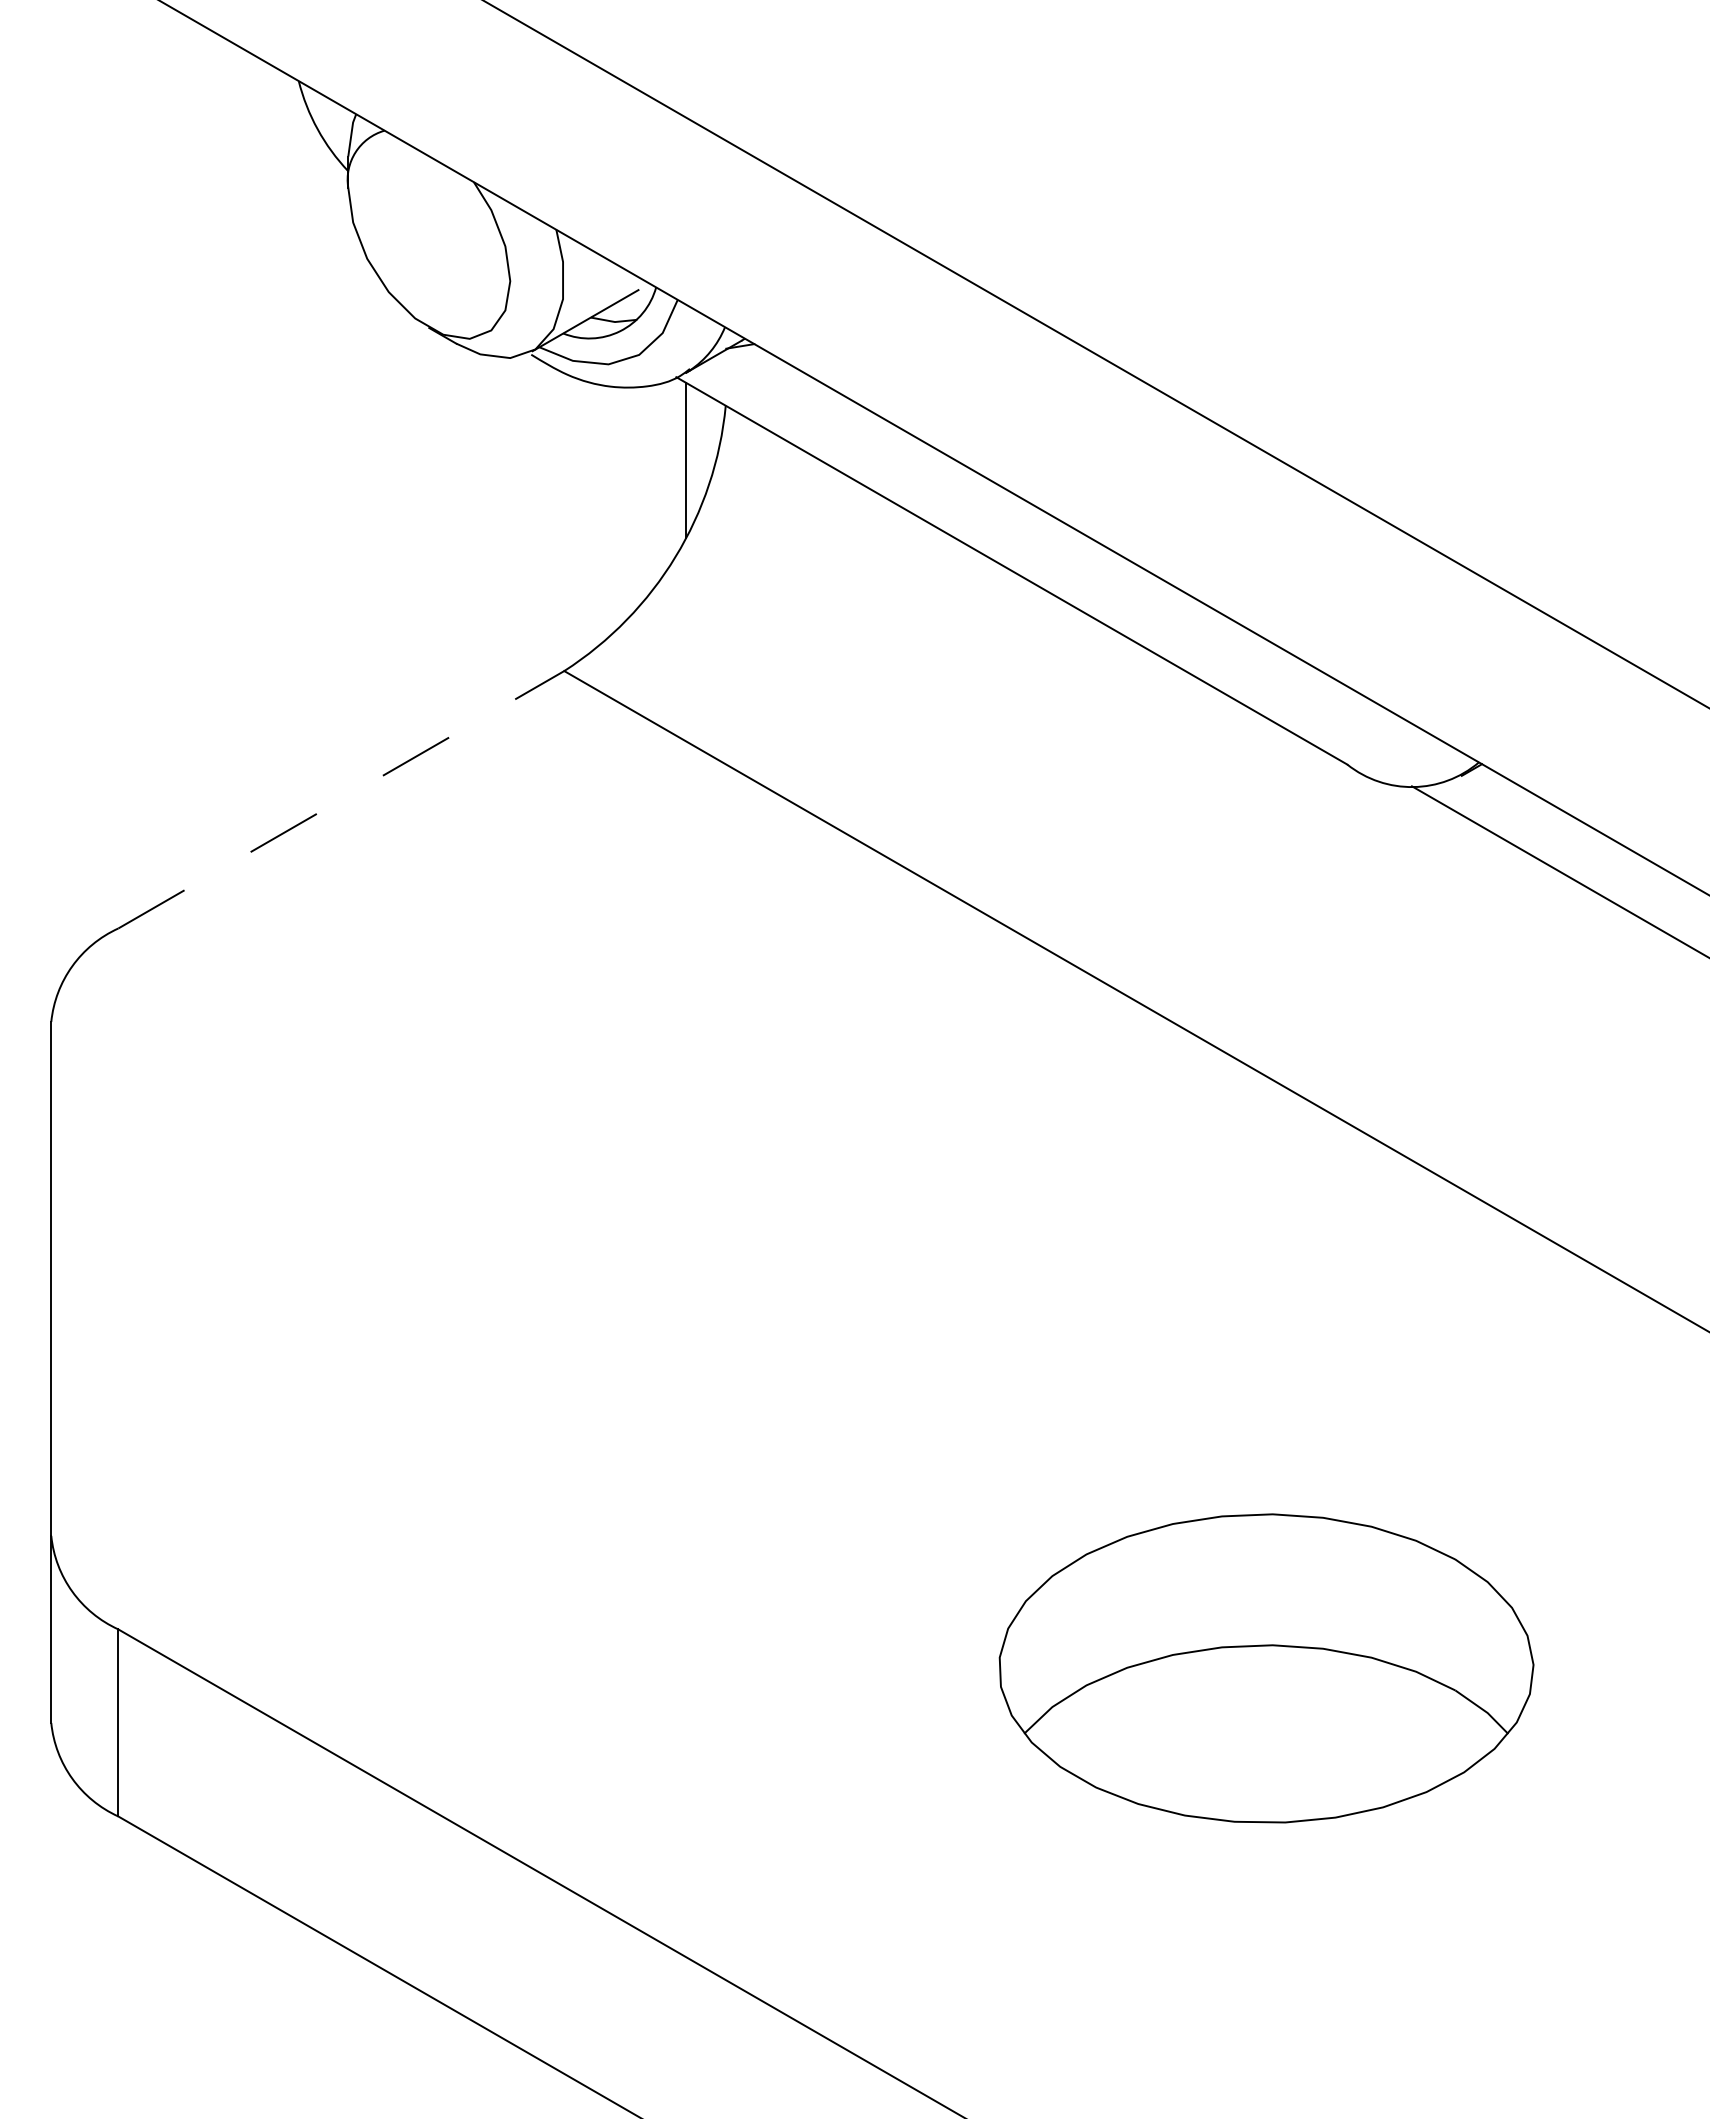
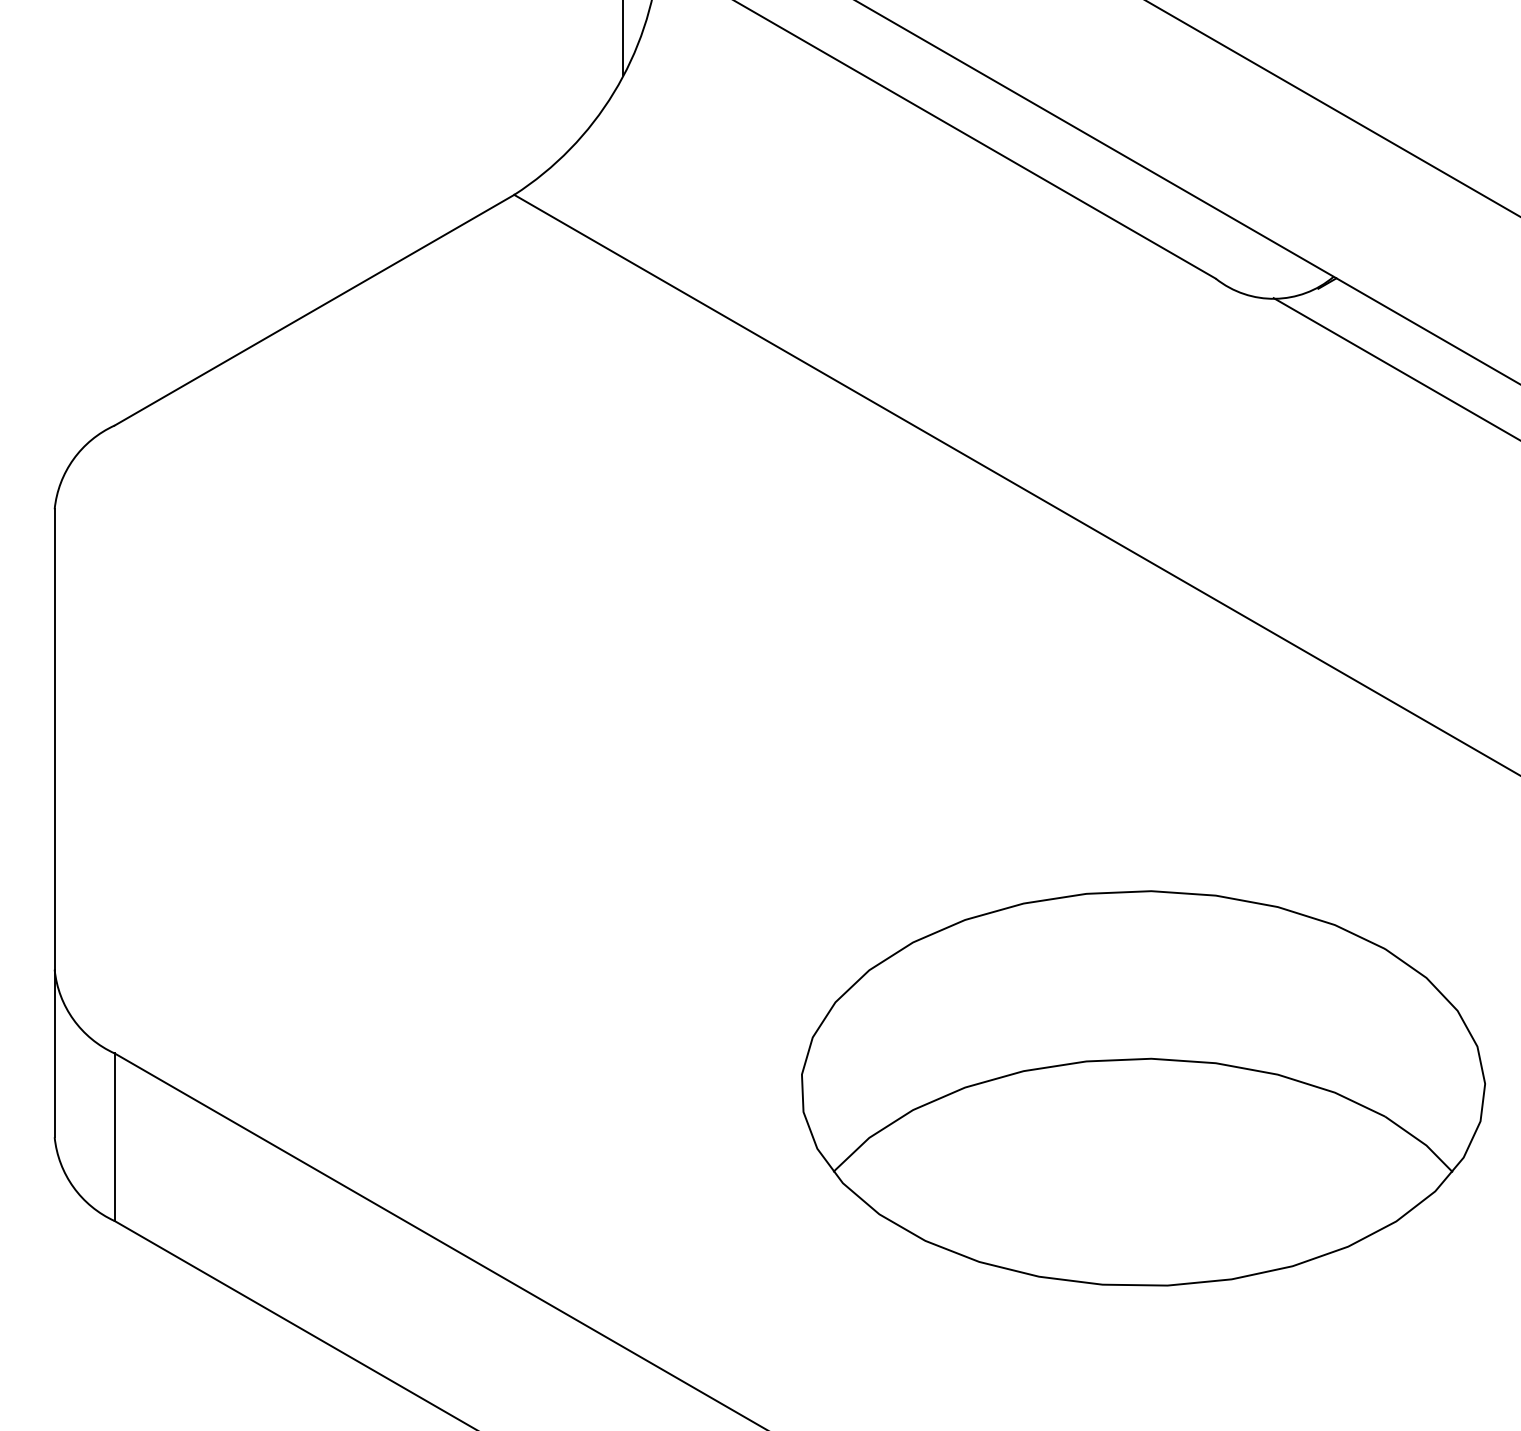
line: (341, 799) -> (314, 309), dashed -> solid
part: (1266, 1668) -> (1143, 1088), size x1.43

